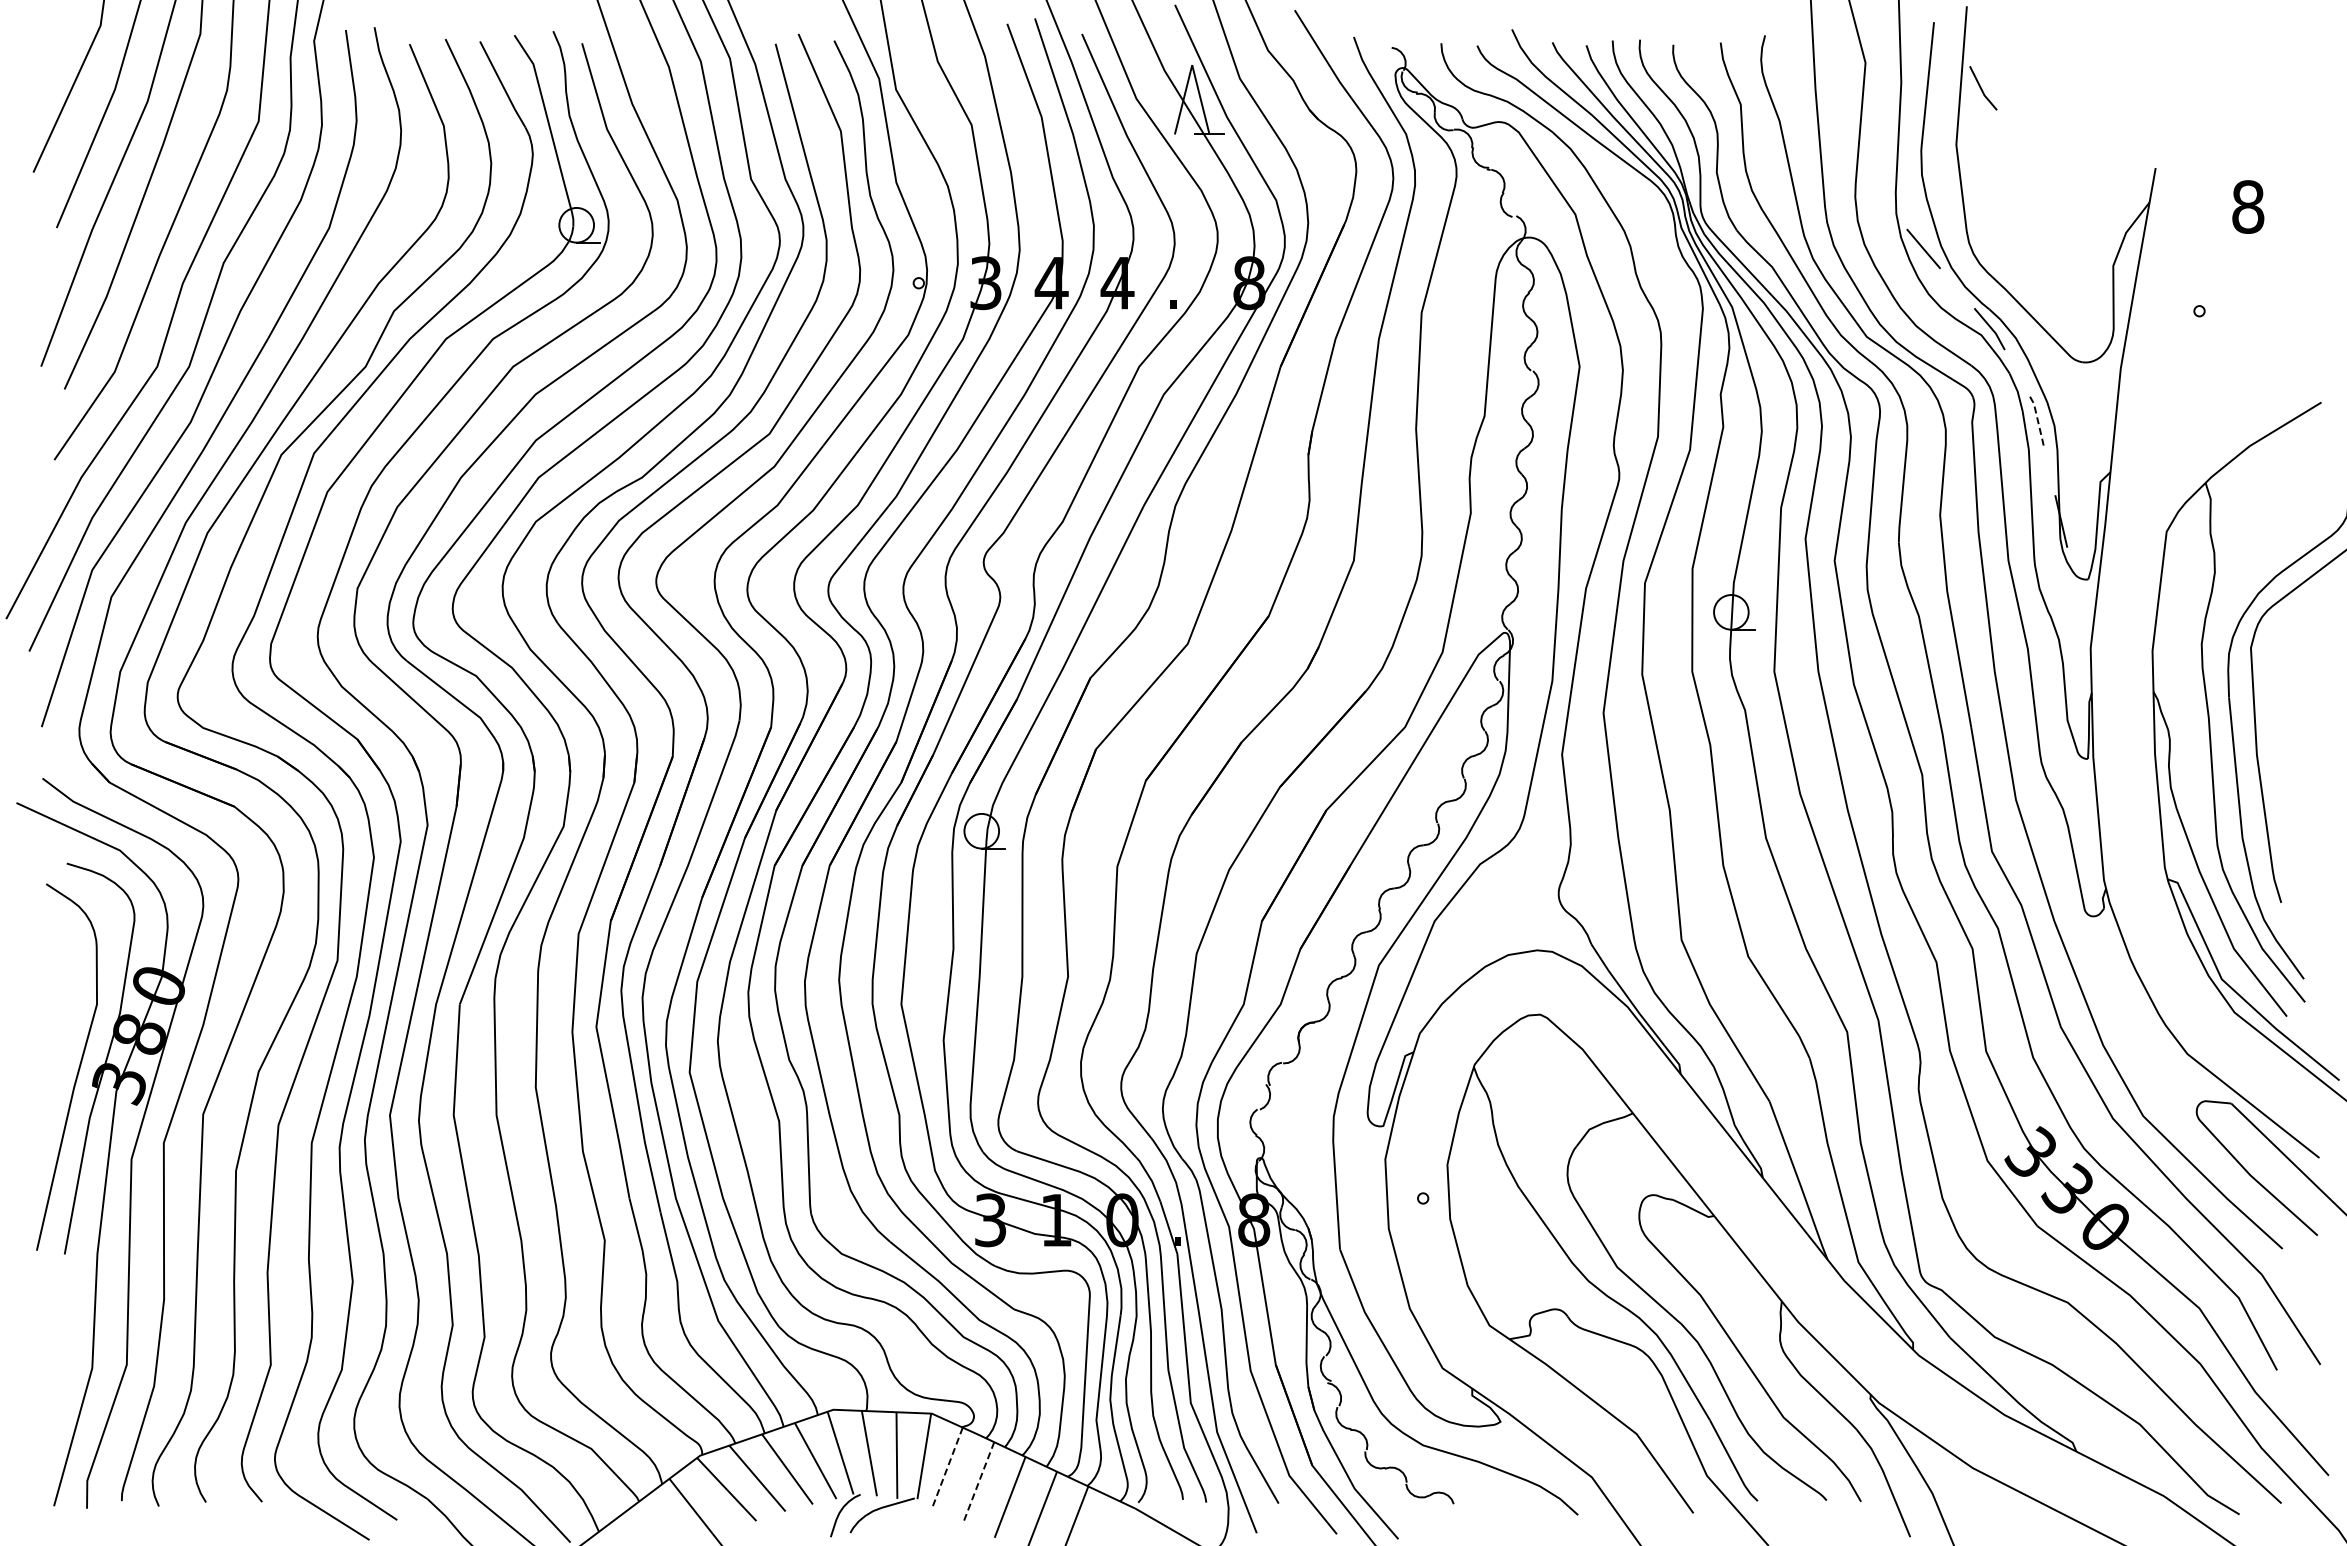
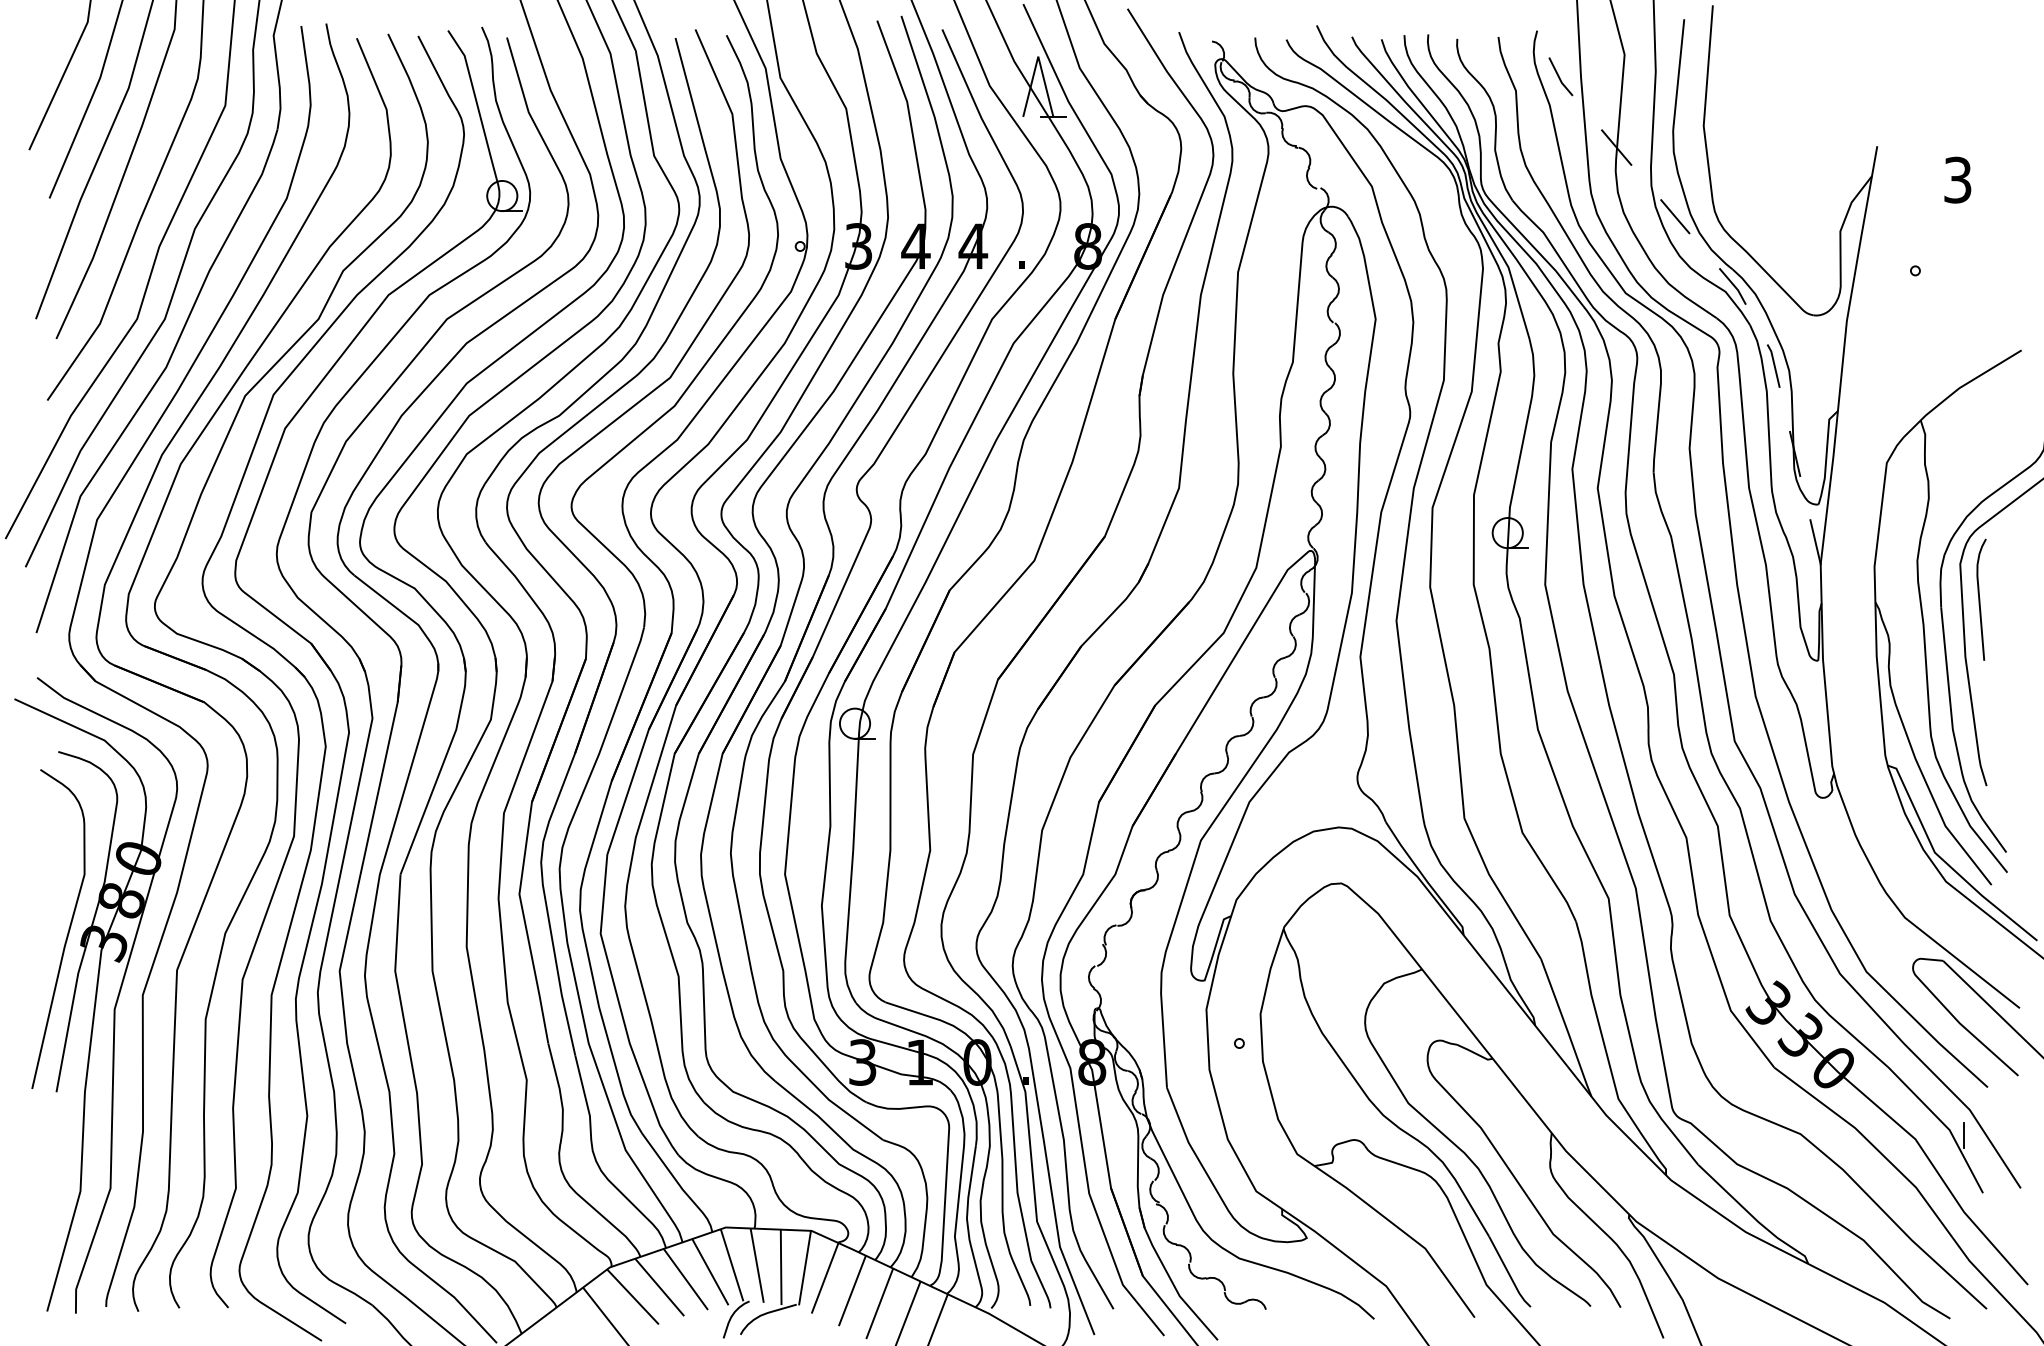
line: (1982, 88) -> (1560, 76), moved
line: (1856, 169) -> (1616, 147), added
text: (2248, 206) -> (1958, 179), 8 -> 3
line: (2037, 419) -> (1774, 365), dashed -> solid
line: (2084, 622) -> (1815, 541), added
curve: (2273, 688) -> (1979, 599), added
line: (2255, 1303) -> (1964, 1134), added
line: (947, 1468) -> (825, 1278), dashed -> solid
line: (978, 1483) -> (852, 1291), dashed -> solid

